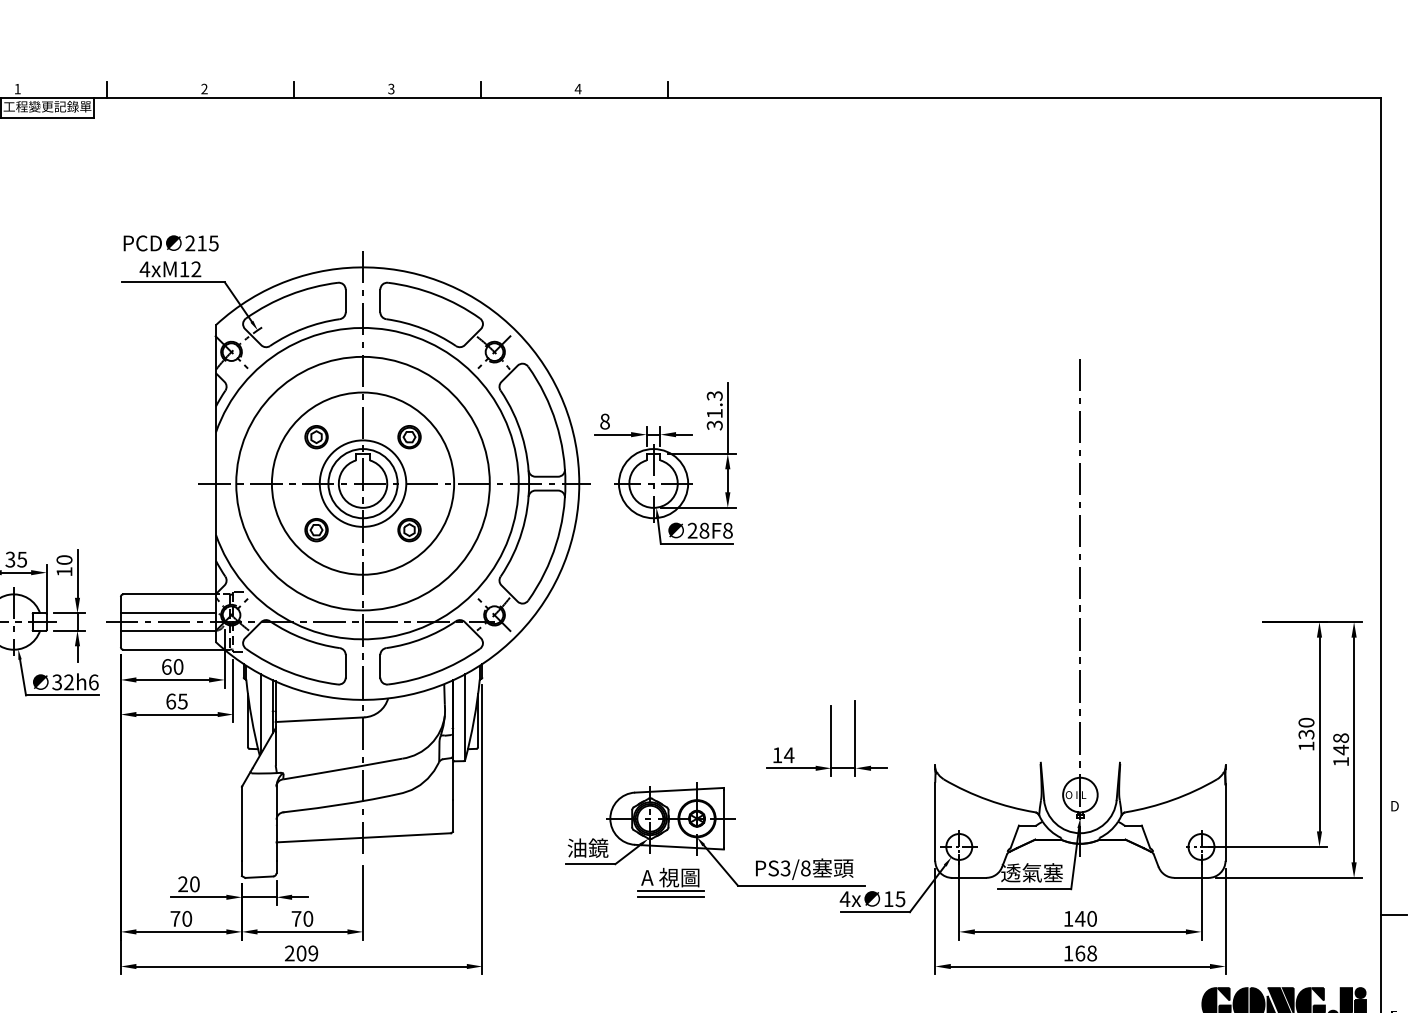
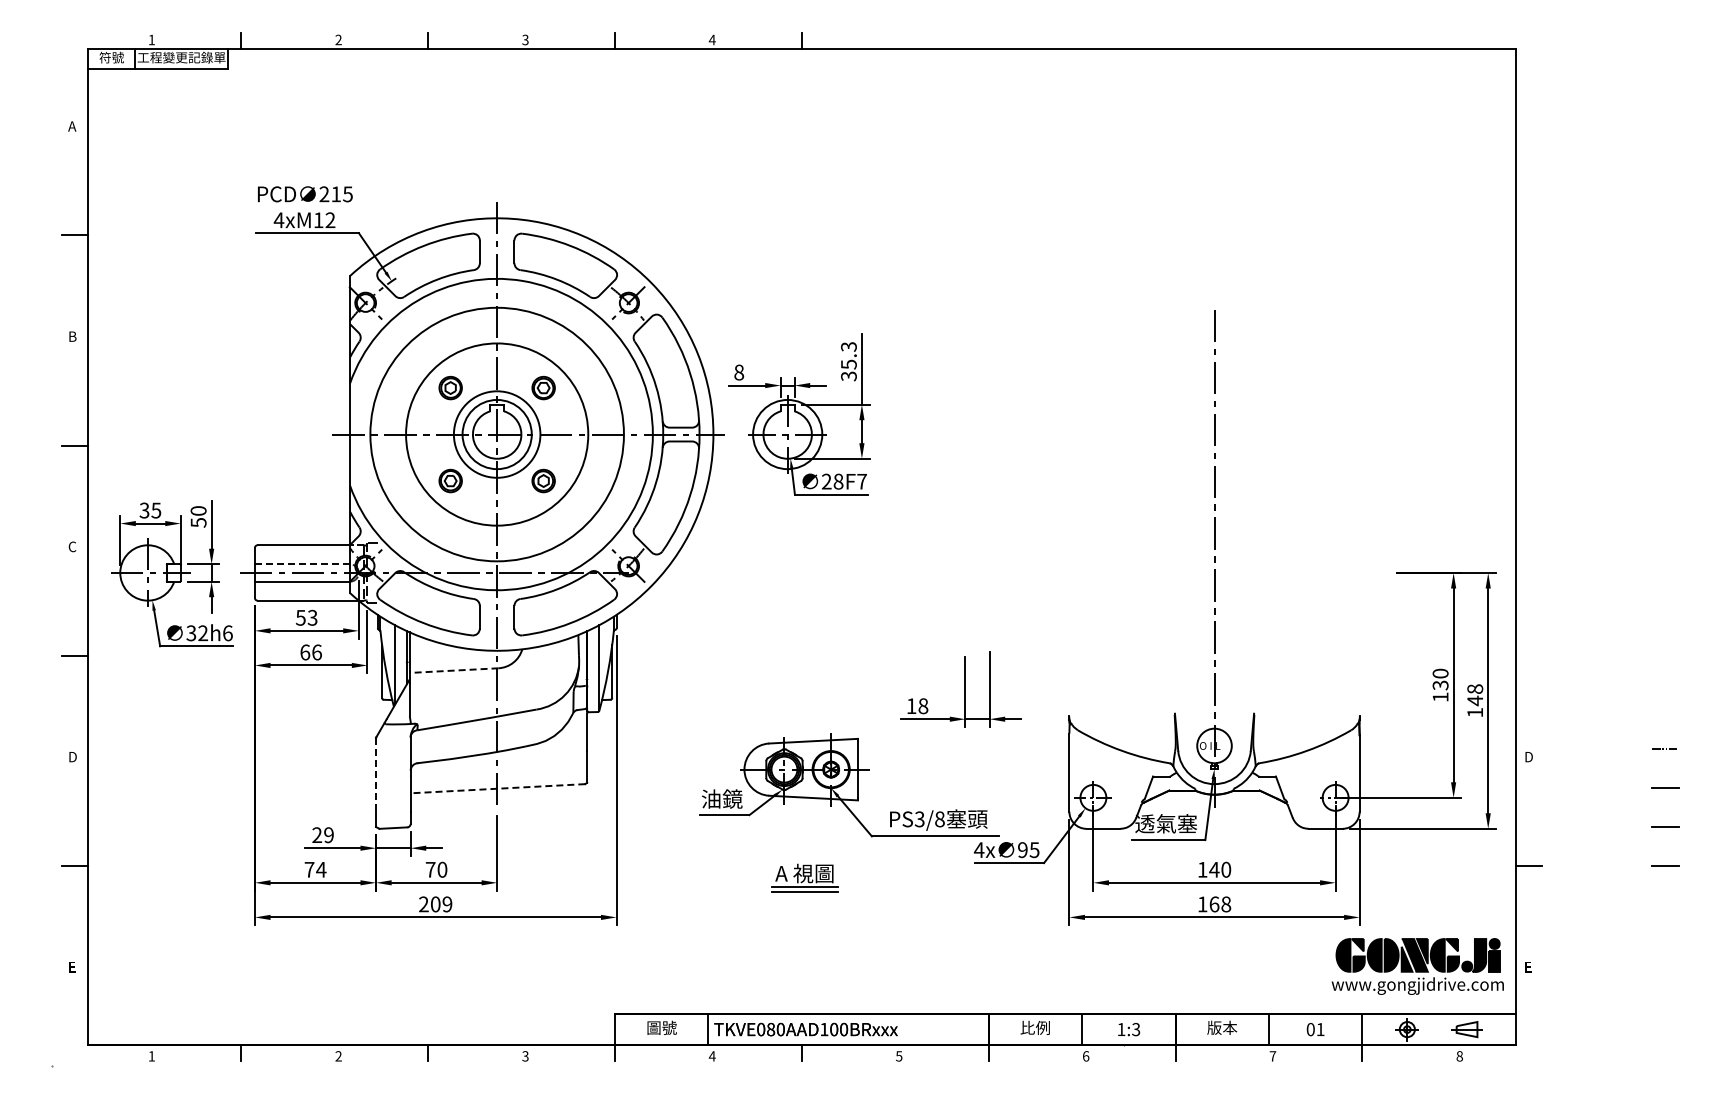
text: (714, 413) -> (848, 364), 31.3 -> 35.3
text: (727, 530) -> (861, 481), 28F8 -> 28F7
text: (64, 571) -> (198, 522), 10 -> 50
line: (168, 613) -> (302, 564), solid -> dashed
text: (172, 666) -> (306, 617), 60 -> 53
text: (182, 701) -> (316, 652), 65 -> 66
line: (319, 719) -> (453, 670), solid -> dashed
text: (789, 755) -> (923, 706), 14 -> 18
line: (242, 823) -> (376, 774), solid -> dashed
line: (363, 837) -> (497, 788), solid -> dashed
part: (670, 881) -> (804, 877), moved
text: (194, 884) -> (328, 835), 20 -> 29
text: (888, 899) -> (1022, 850), 15 -> 95
text: (187, 918) -> (321, 869), 70 -> 74

